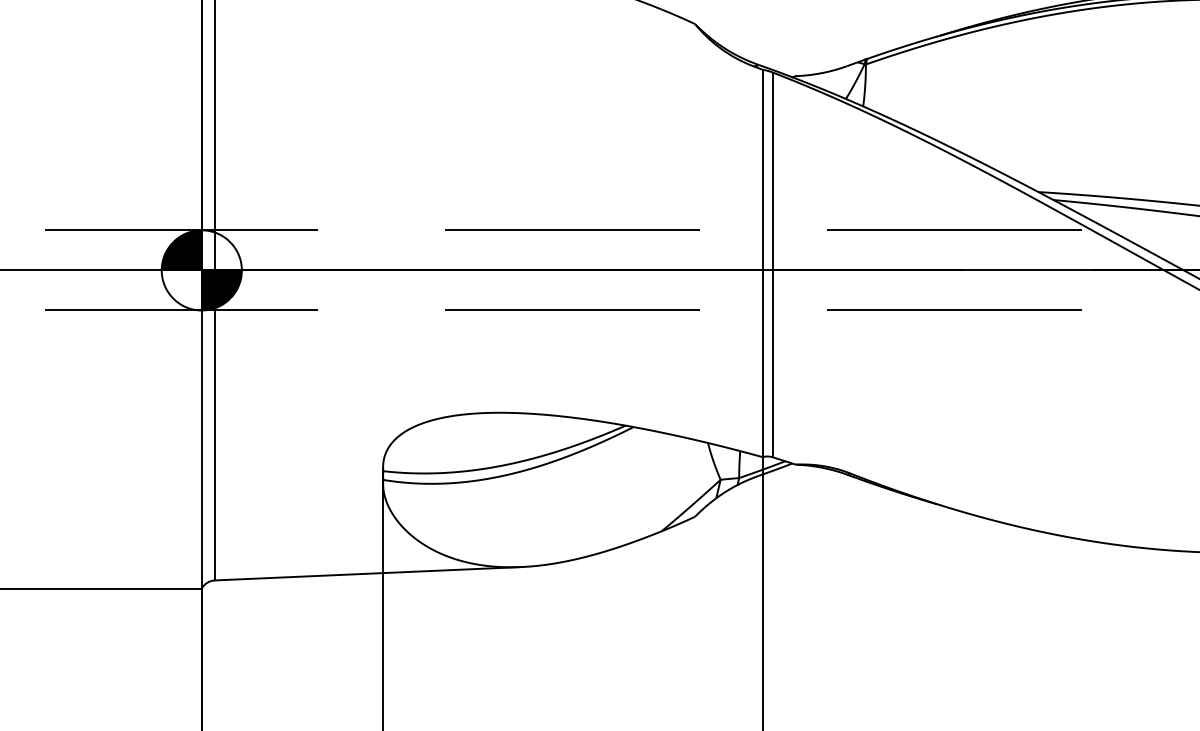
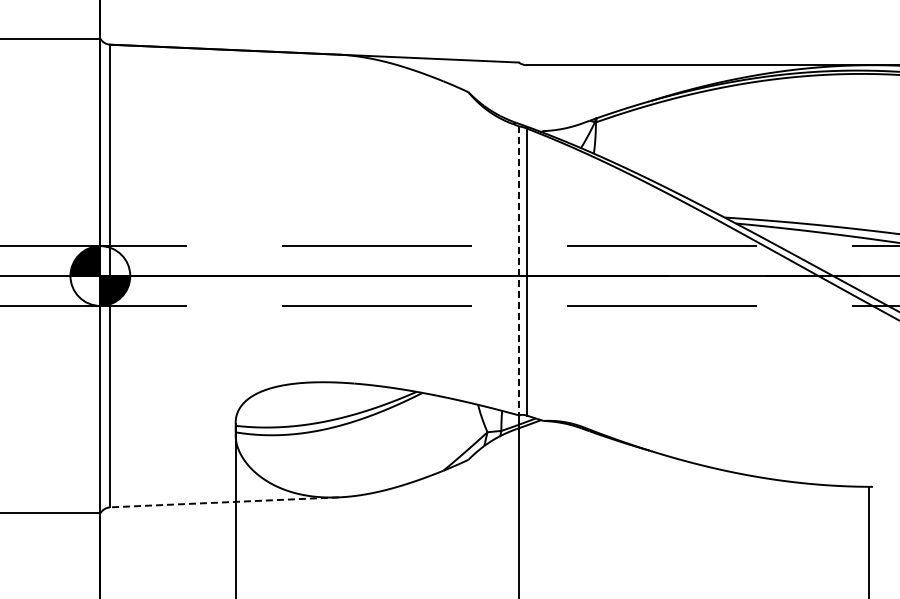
line: (763, 263) -> (519, 270), solid -> dashed
line: (368, 573) -> (224, 502), solid -> dashed

